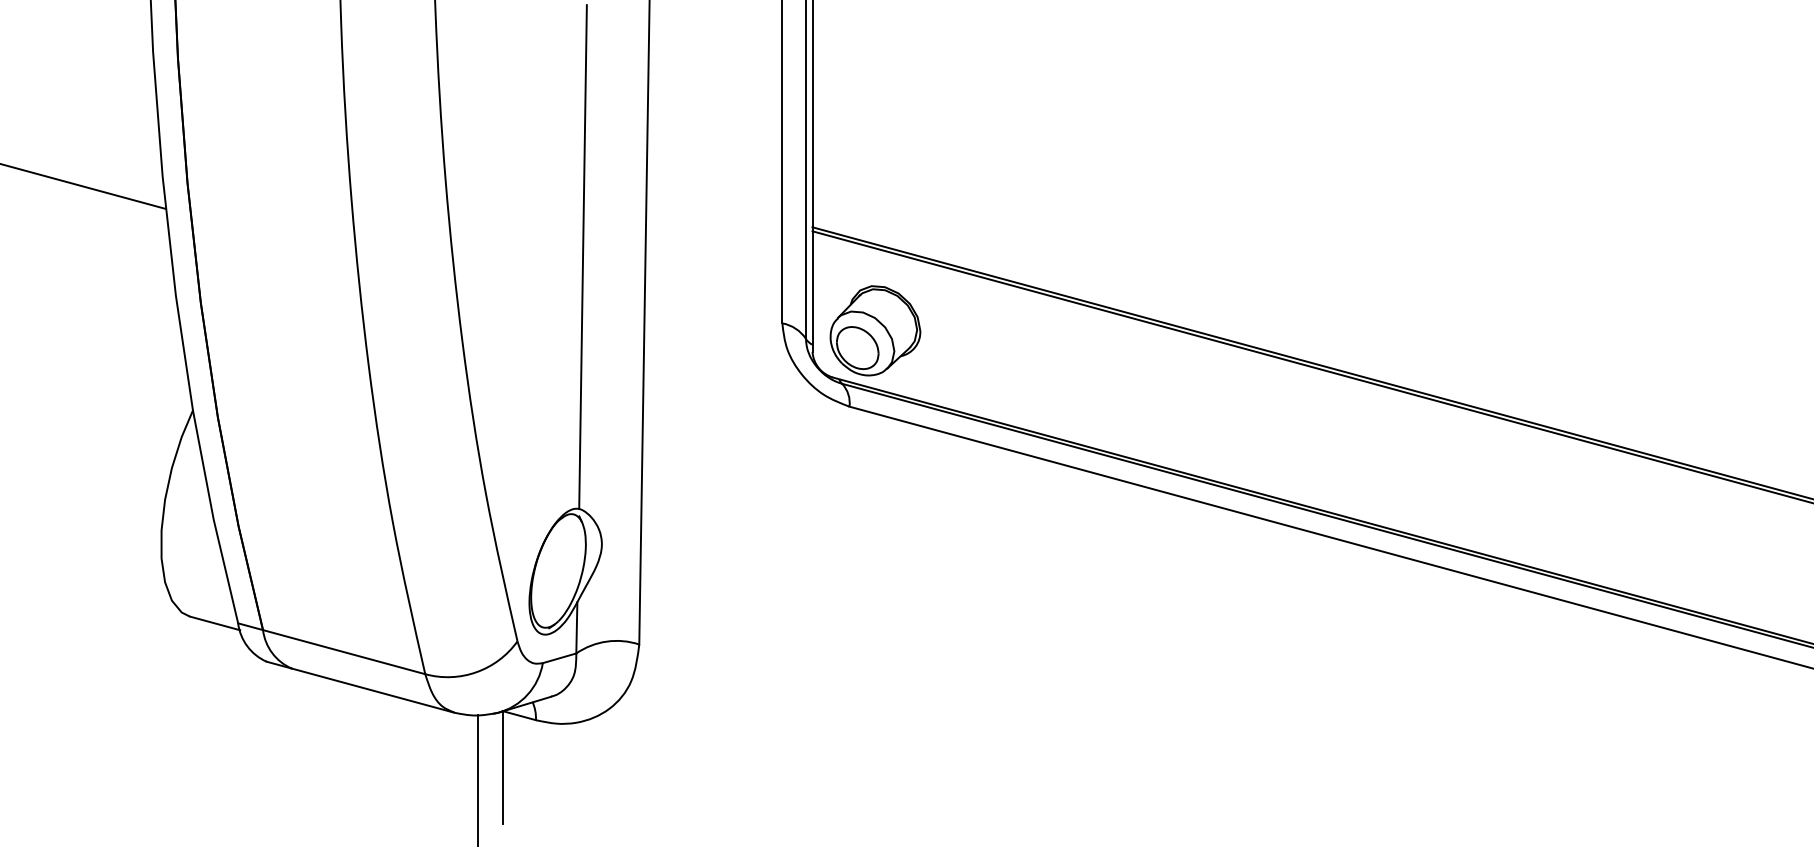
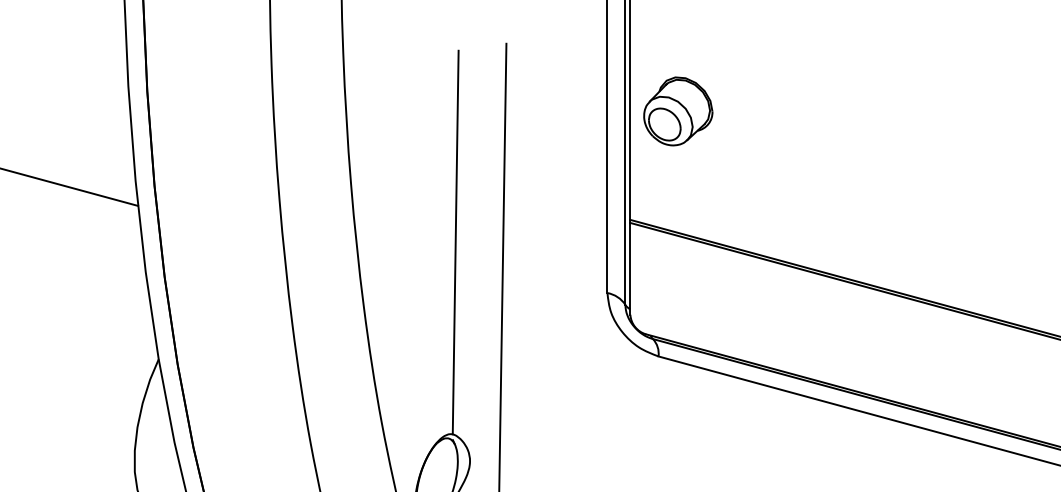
part: (875, 330) -> (678, 111), moved

